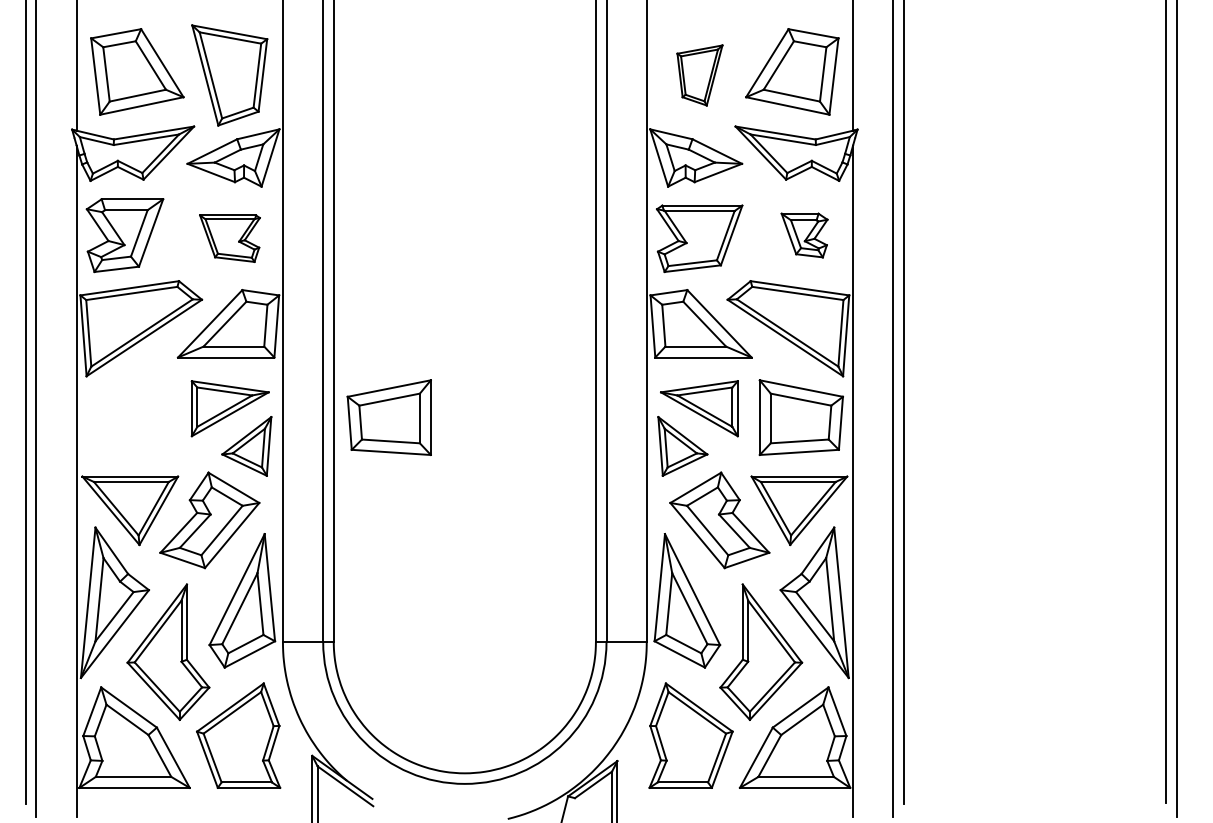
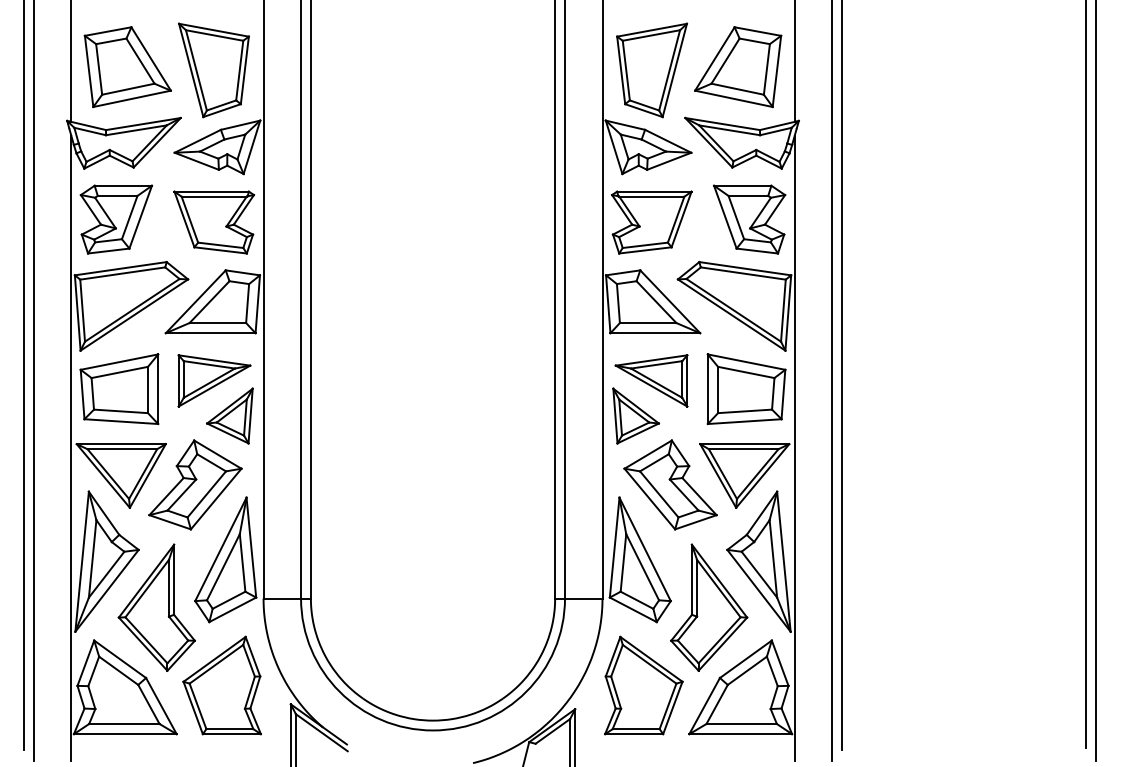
part: (699, 75) -> (651, 70), size x1.67
part: (804, 235) -> (749, 219), size x1.67
part: (229, 238) -> (213, 222), size x1.43
part: (388, 417) -> (118, 389), moved

